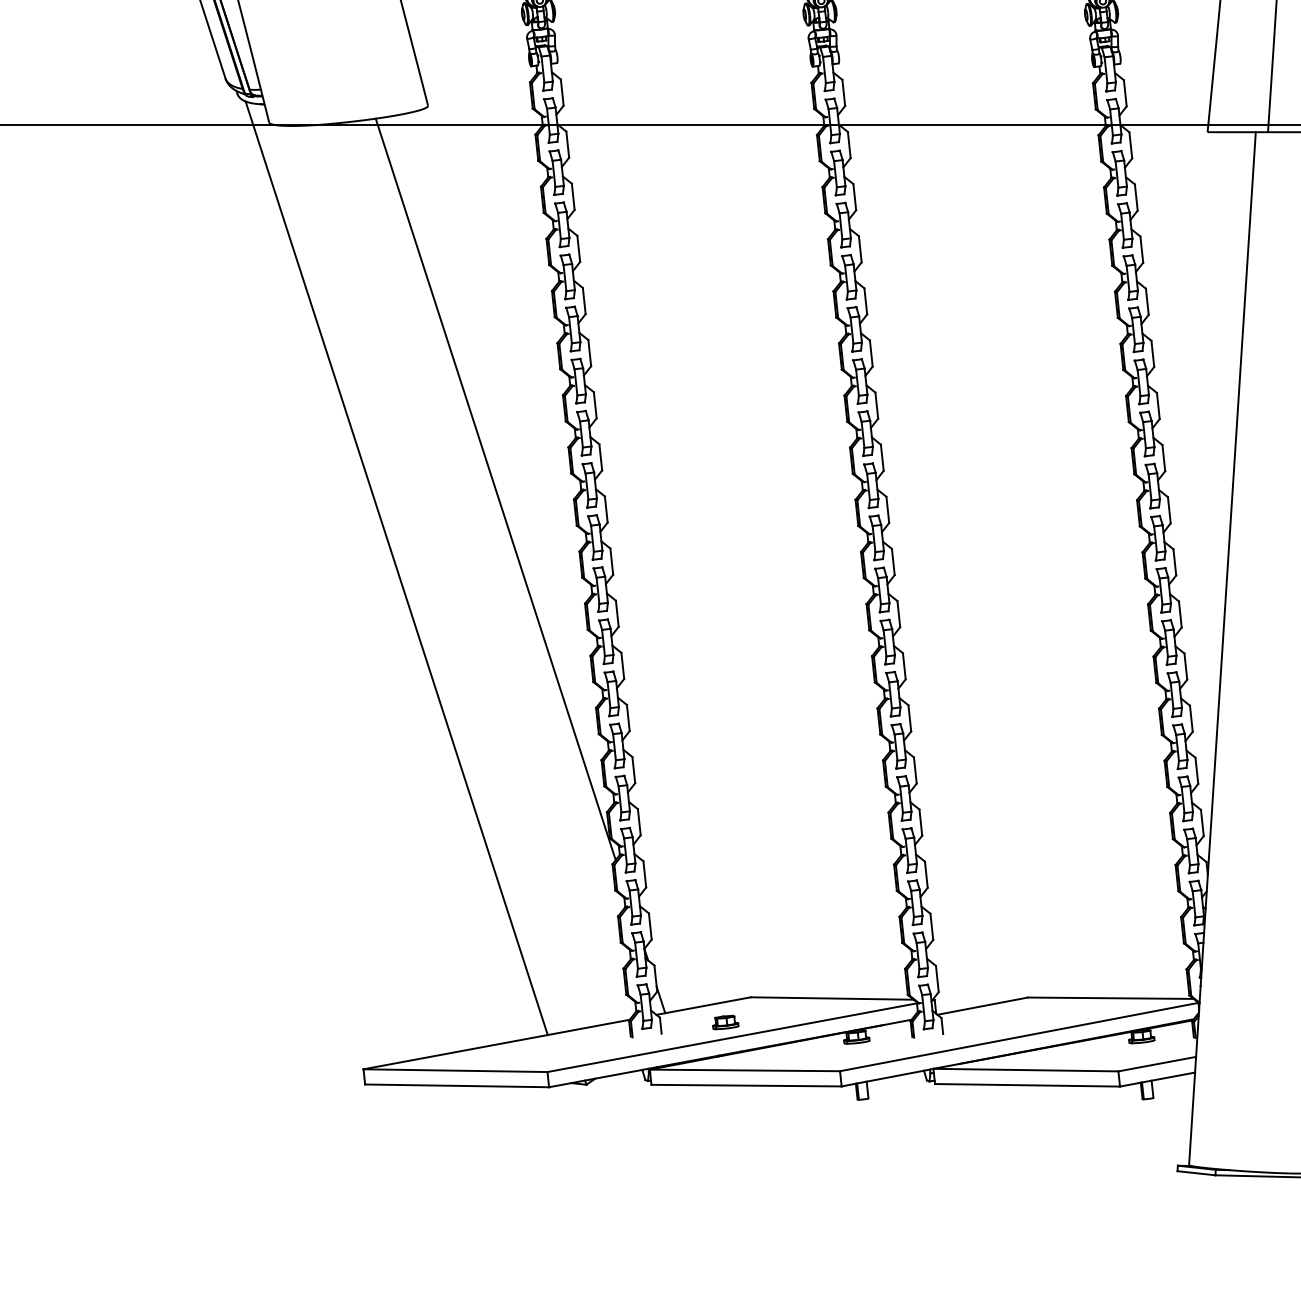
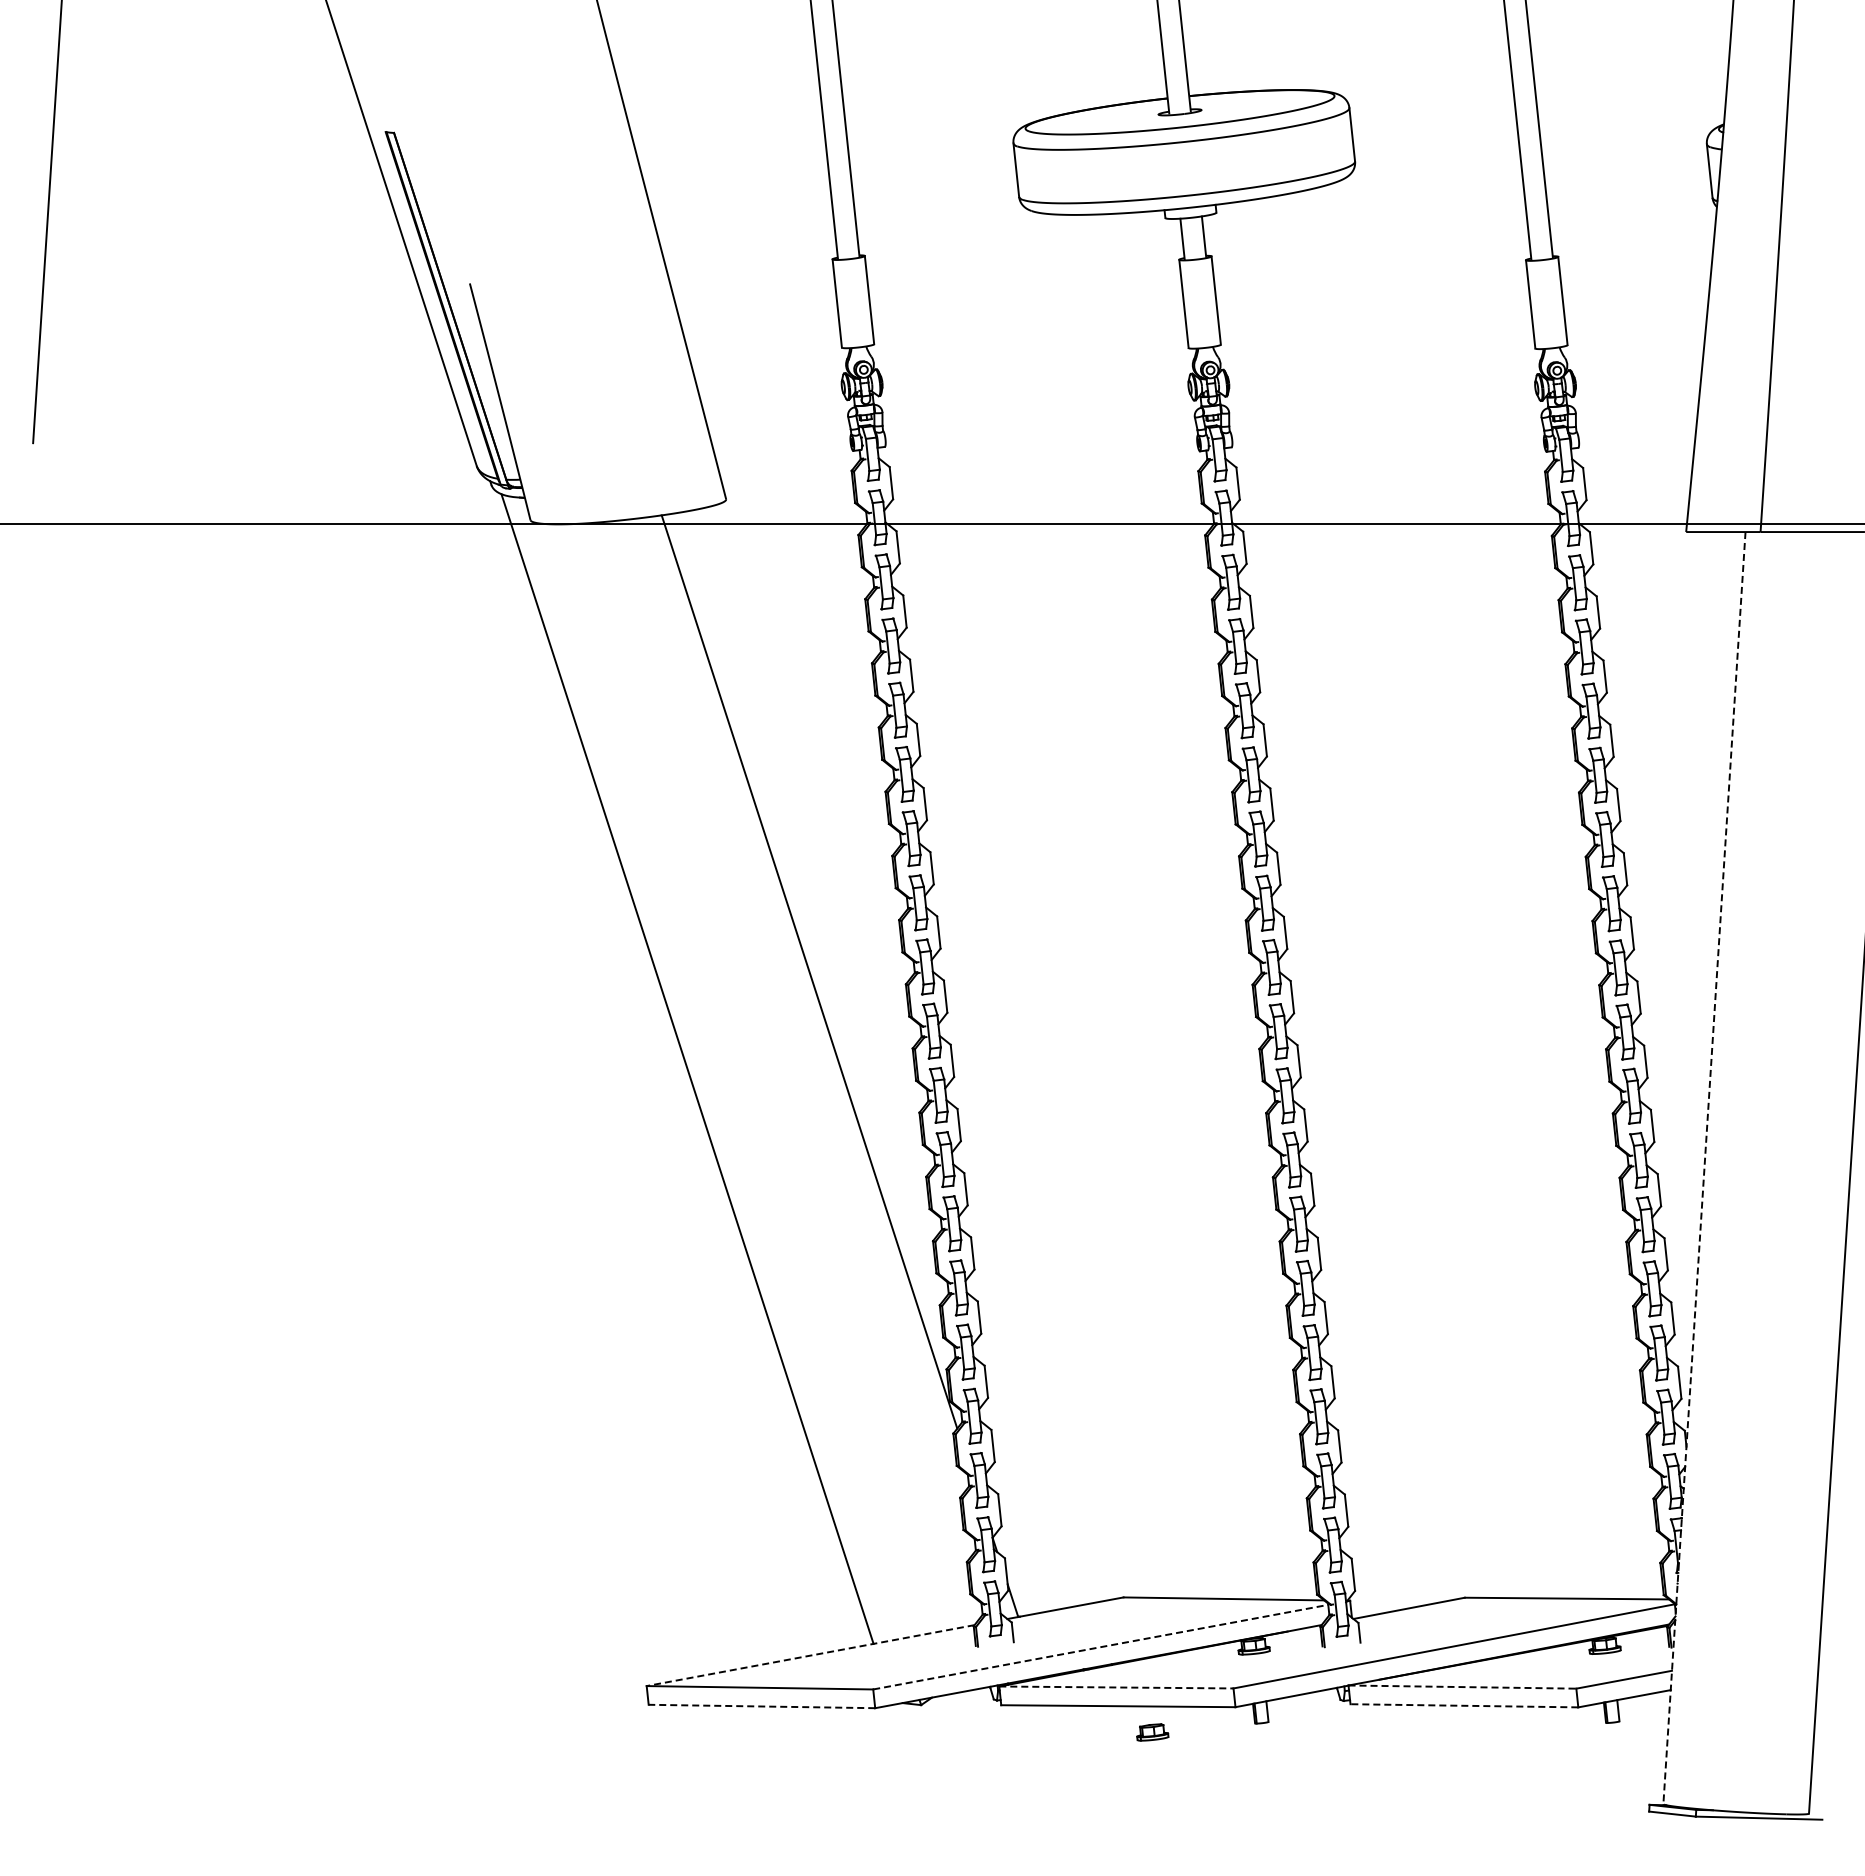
line: (1222, 649) -> (1704, 1168), solid -> dashed
part: (725, 1022) -> (1152, 1732), moved
line: (732, 1037) -> (1101, 1647), solid -> dashed
line: (496, 1044) -> (810, 1655), solid -> dashed
line: (745, 1070) -> (1116, 1687), solid -> dashed
line: (1025, 1070) -> (1462, 1687), solid -> dashed
line: (456, 1085) -> (761, 1706), solid -> dashed
line: (1027, 1085) -> (1464, 1705), solid -> dashed

